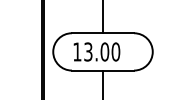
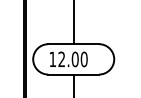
text: (88, 52) -> (61, 59), 13.00 -> 12.00

